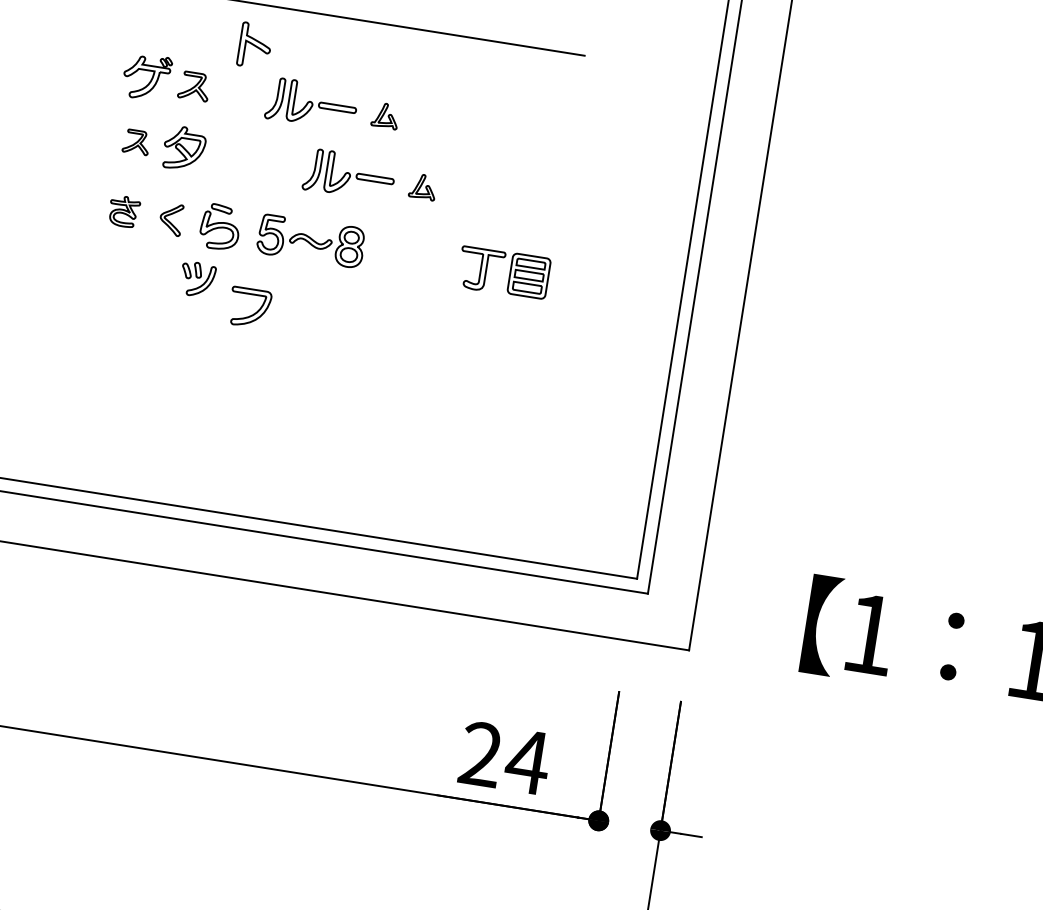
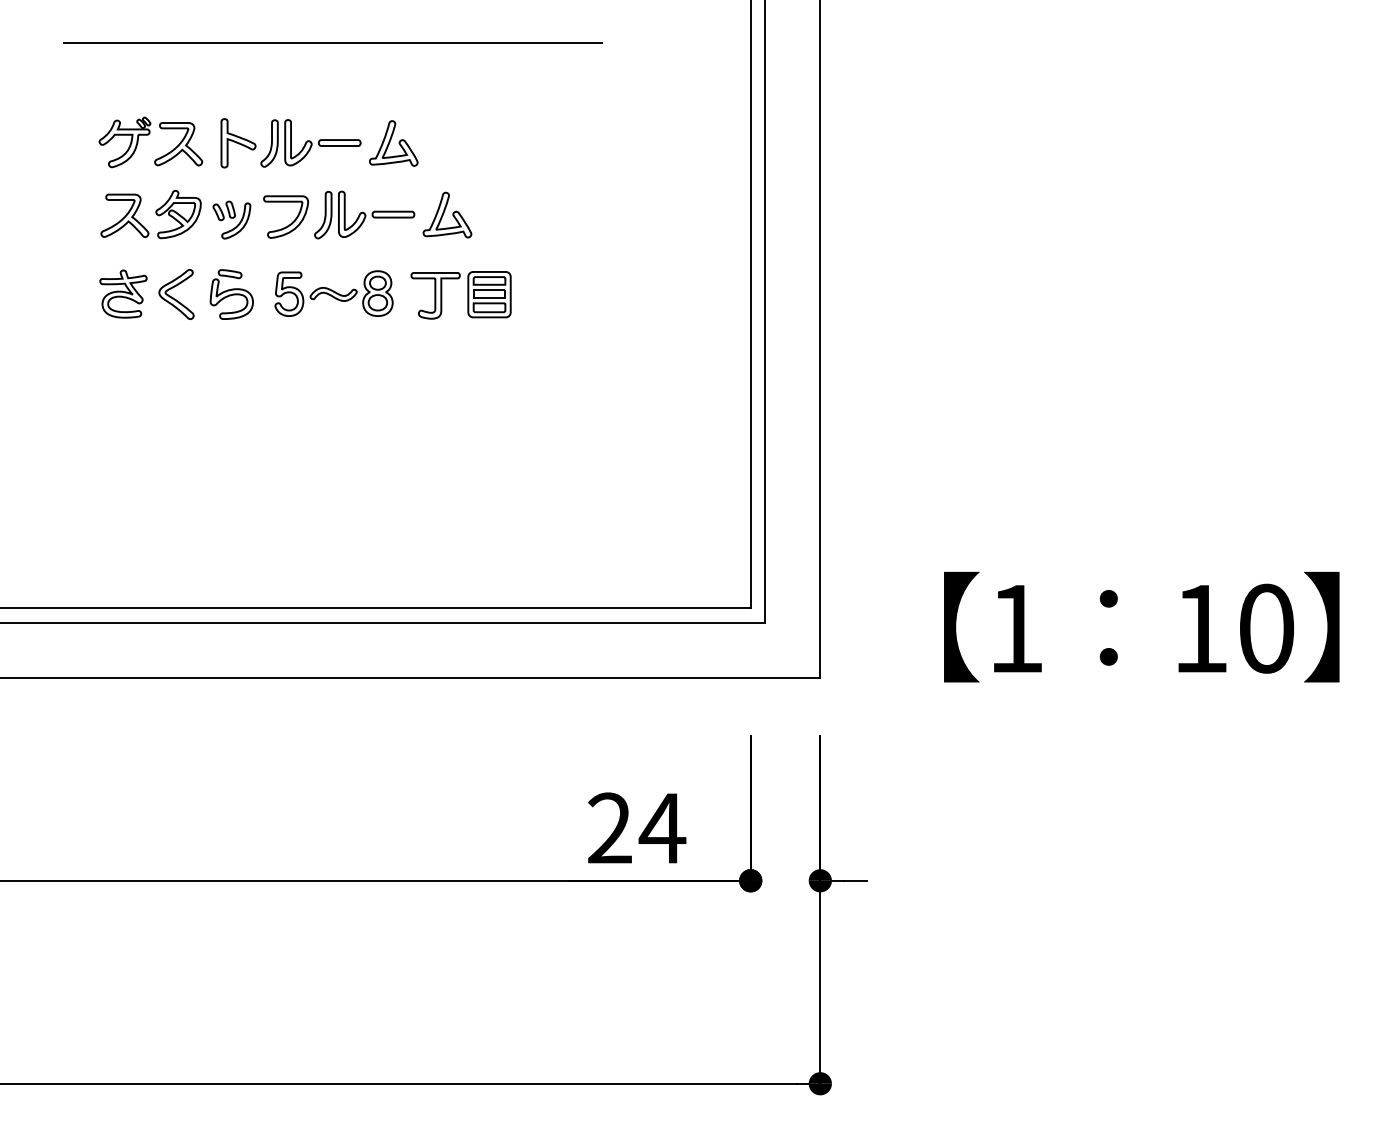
part: (255, 46) -> (238, 143), moved
part: (194, 86) -> (178, 144), size x1.43
part: (385, 115) -> (393, 143), size x1.67
part: (136, 141) -> (124, 215), size x1.67
part: (423, 186) -> (447, 214), size x1.67
part: (124, 211) -> (123, 293), size x1.43
part: (171, 219) -> (176, 294), size x1.43
part: (509, 273) -> (467, 295), moved
part: (197, 279) -> (231, 219), moved
part: (254, 312) -> (292, 221), moved

